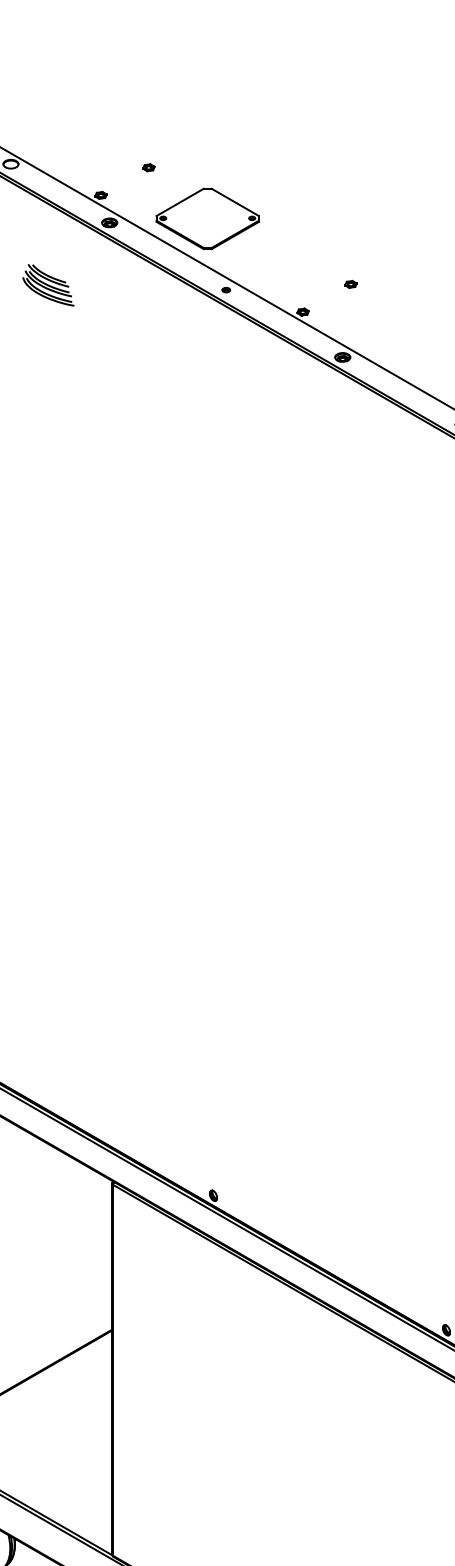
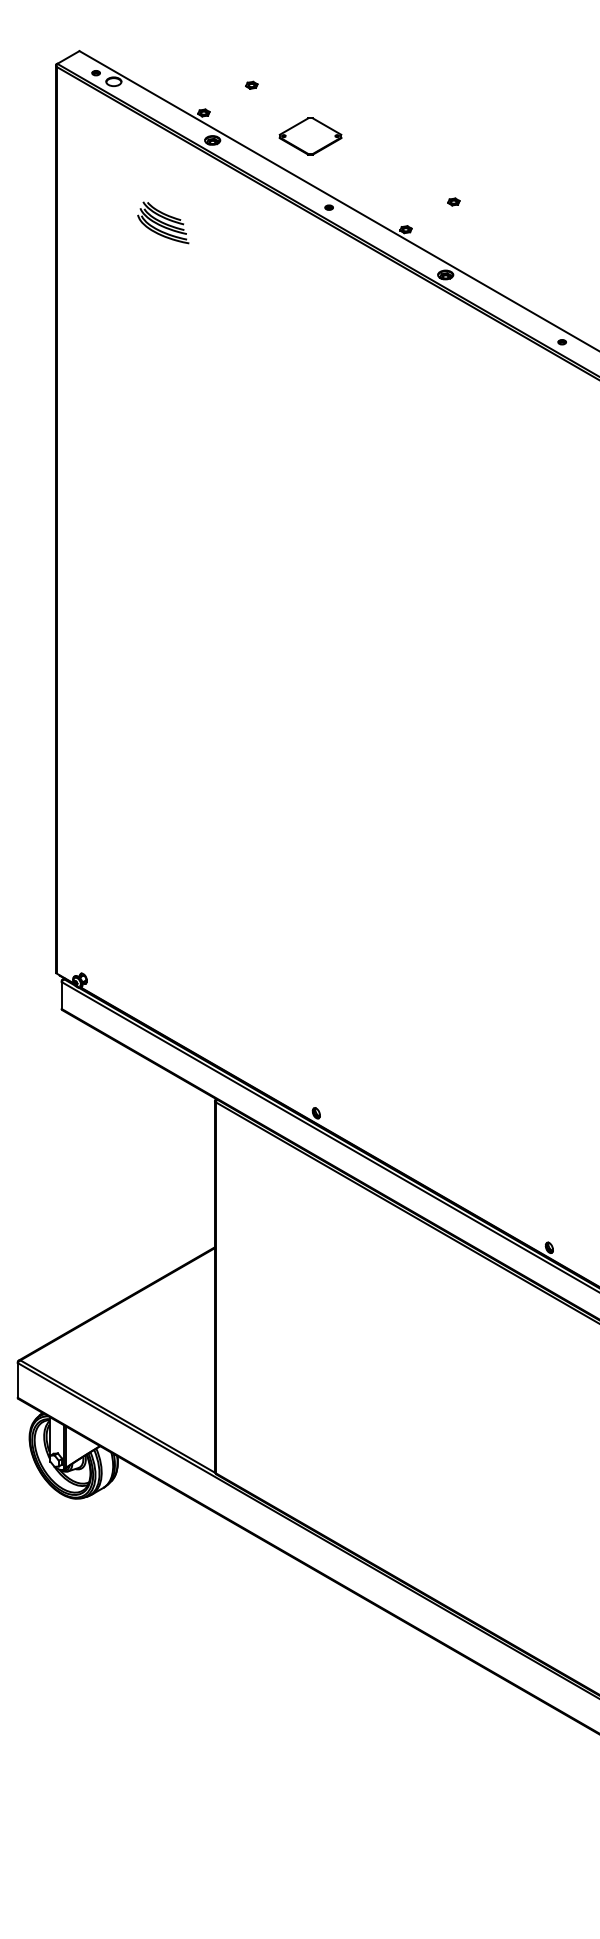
part: (207, 218) -> (310, 136), size x0.6
part: (48, 284) -> (163, 222), moved

